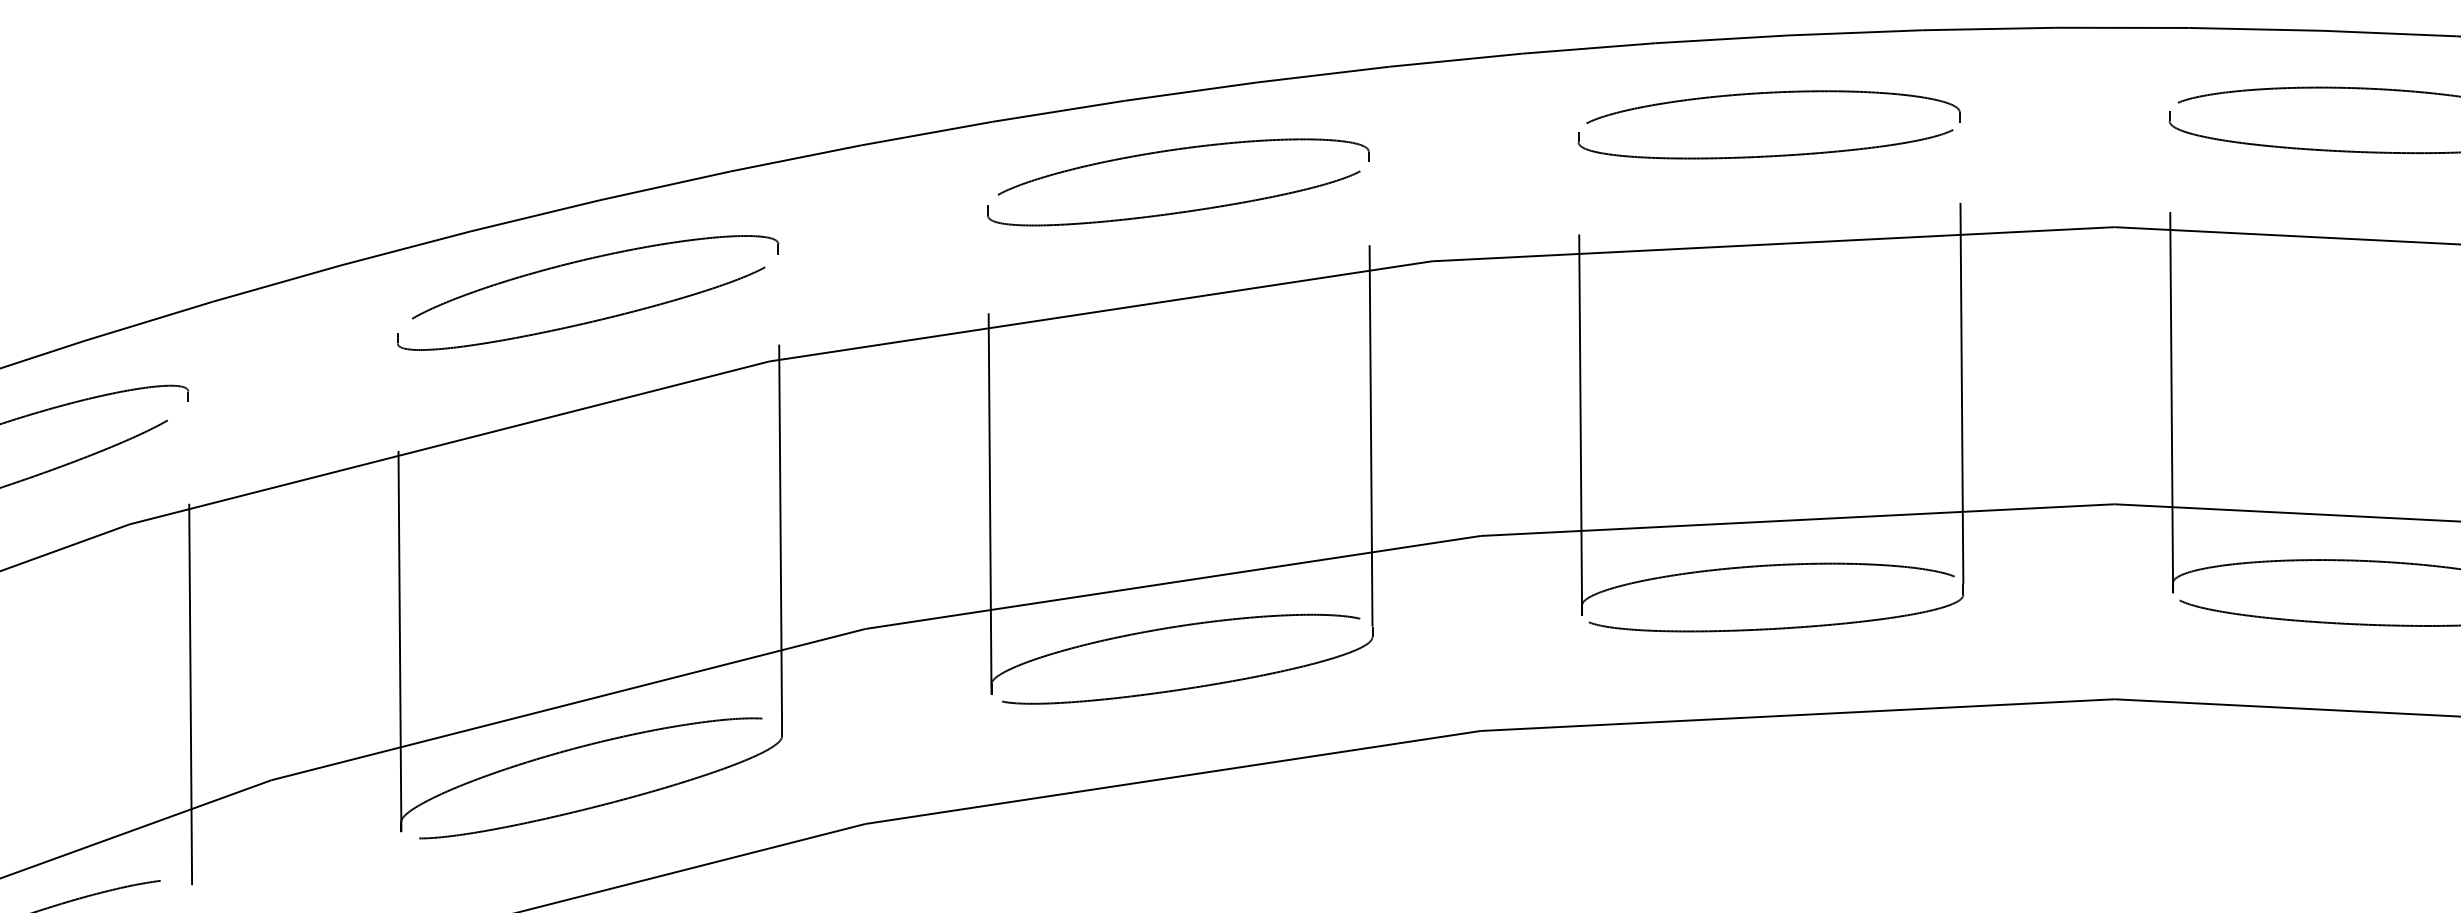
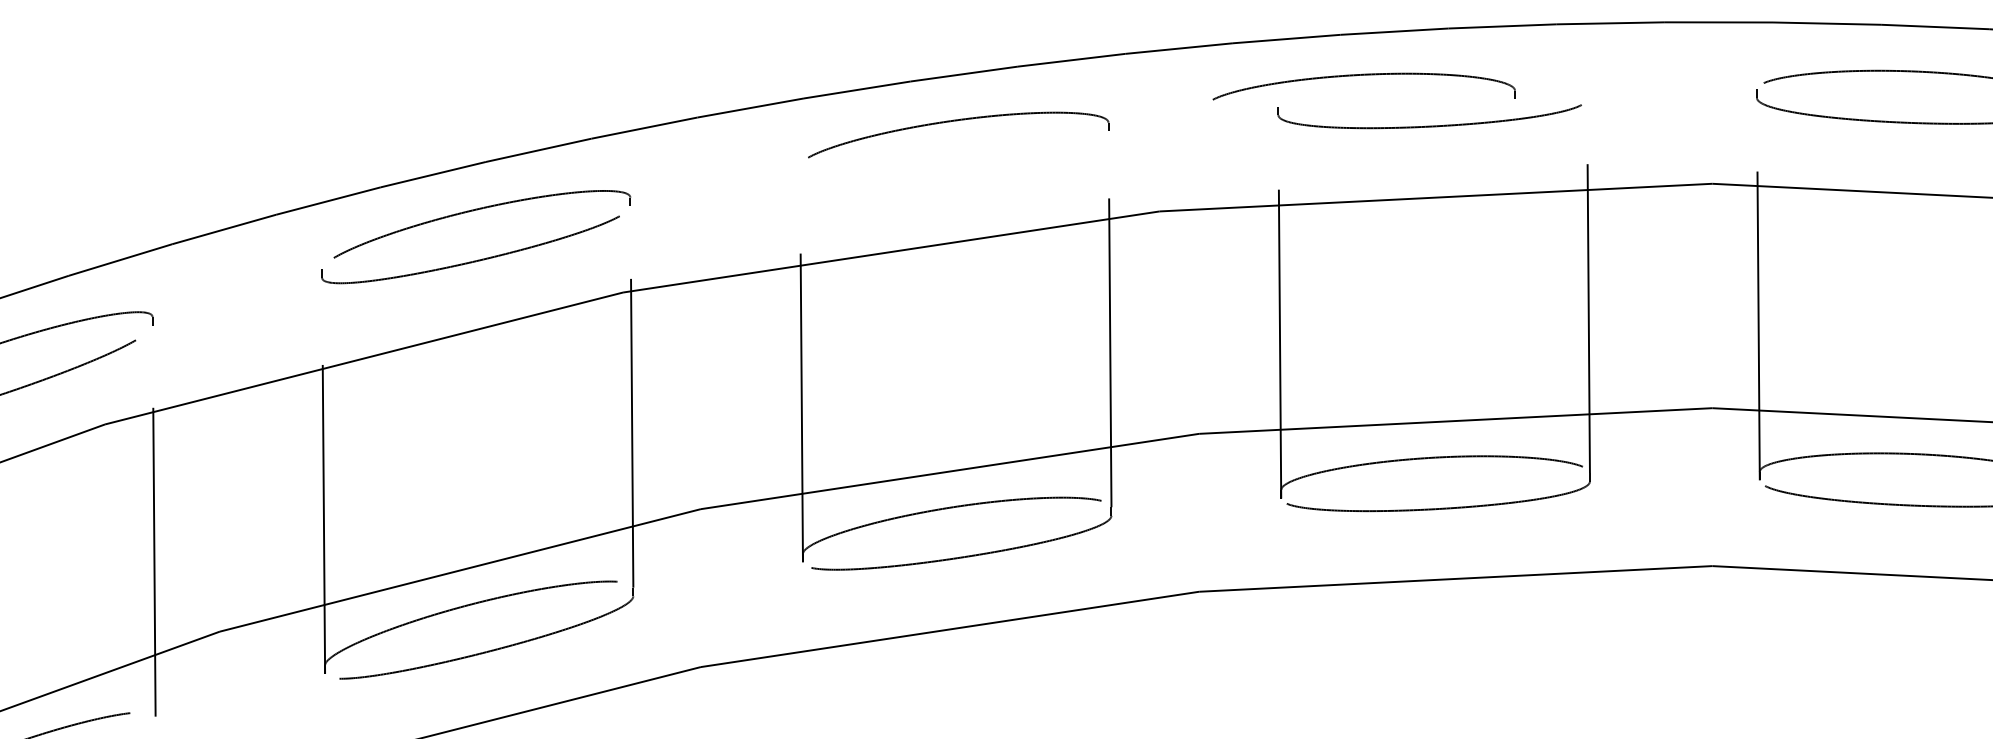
part: (1772, 93) -> (1363, 75), moved
part: (1173, 211) -> (950, 171), removed

